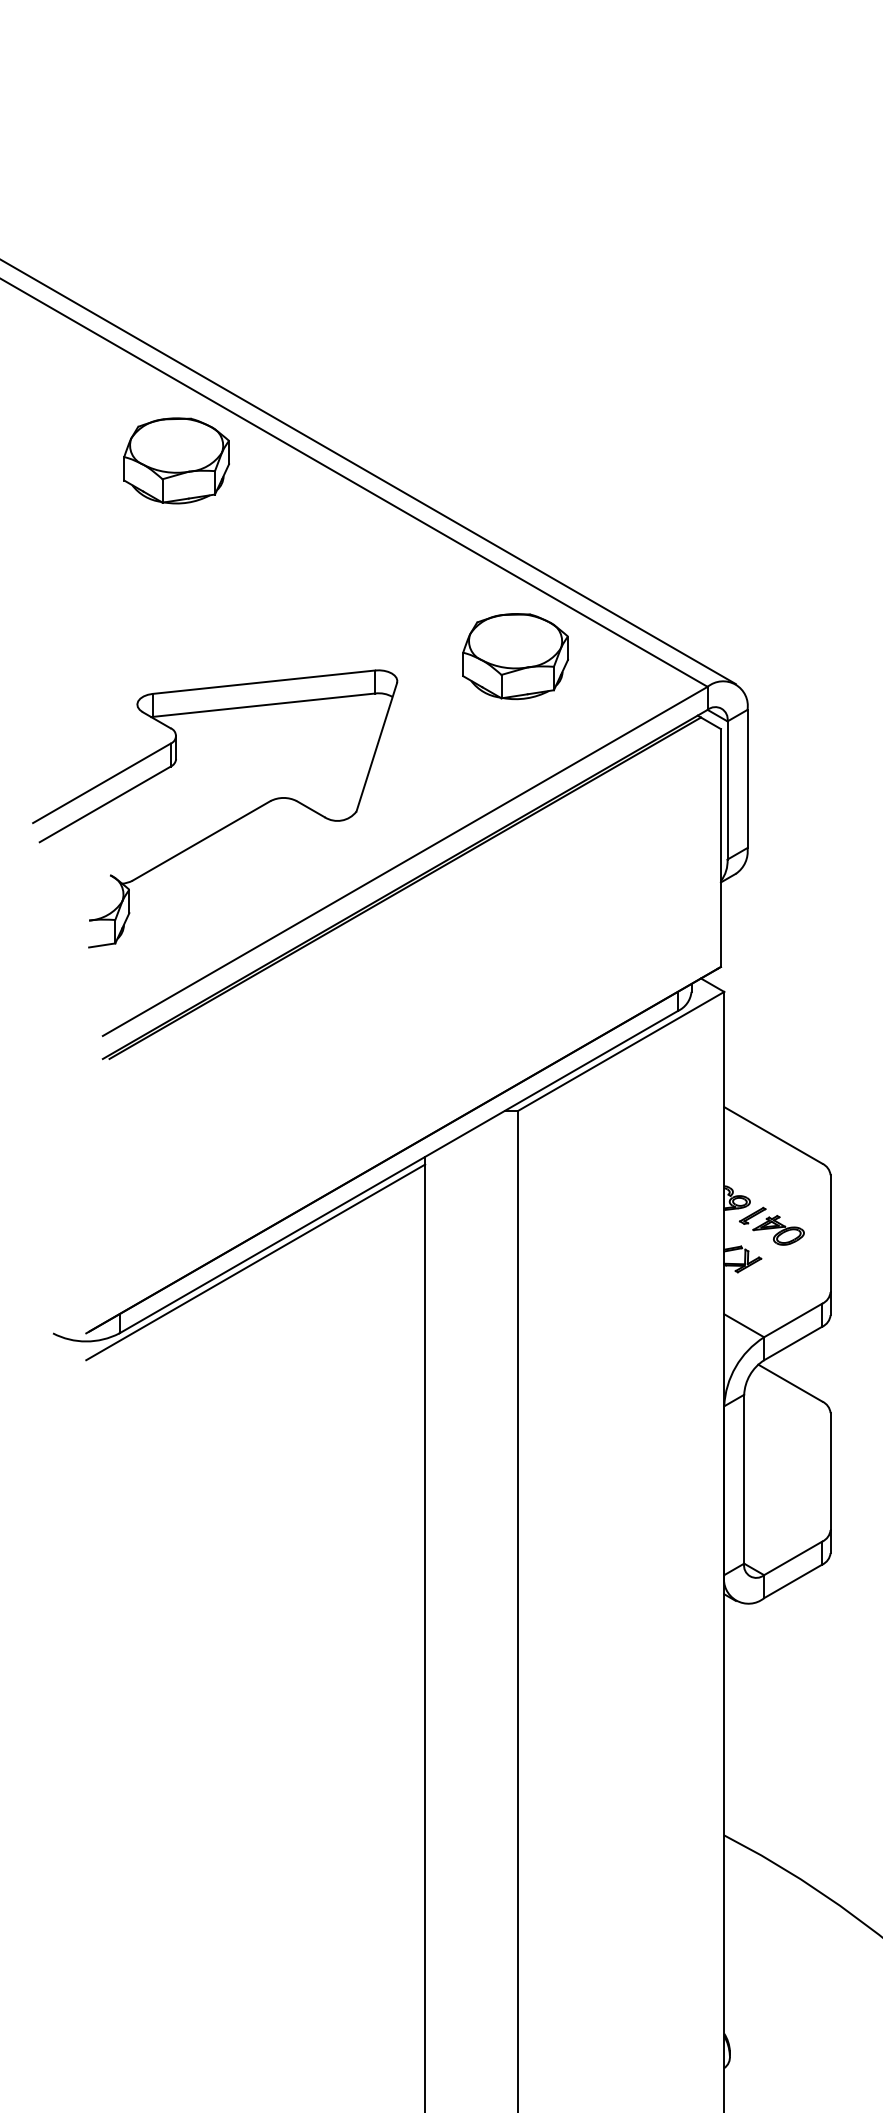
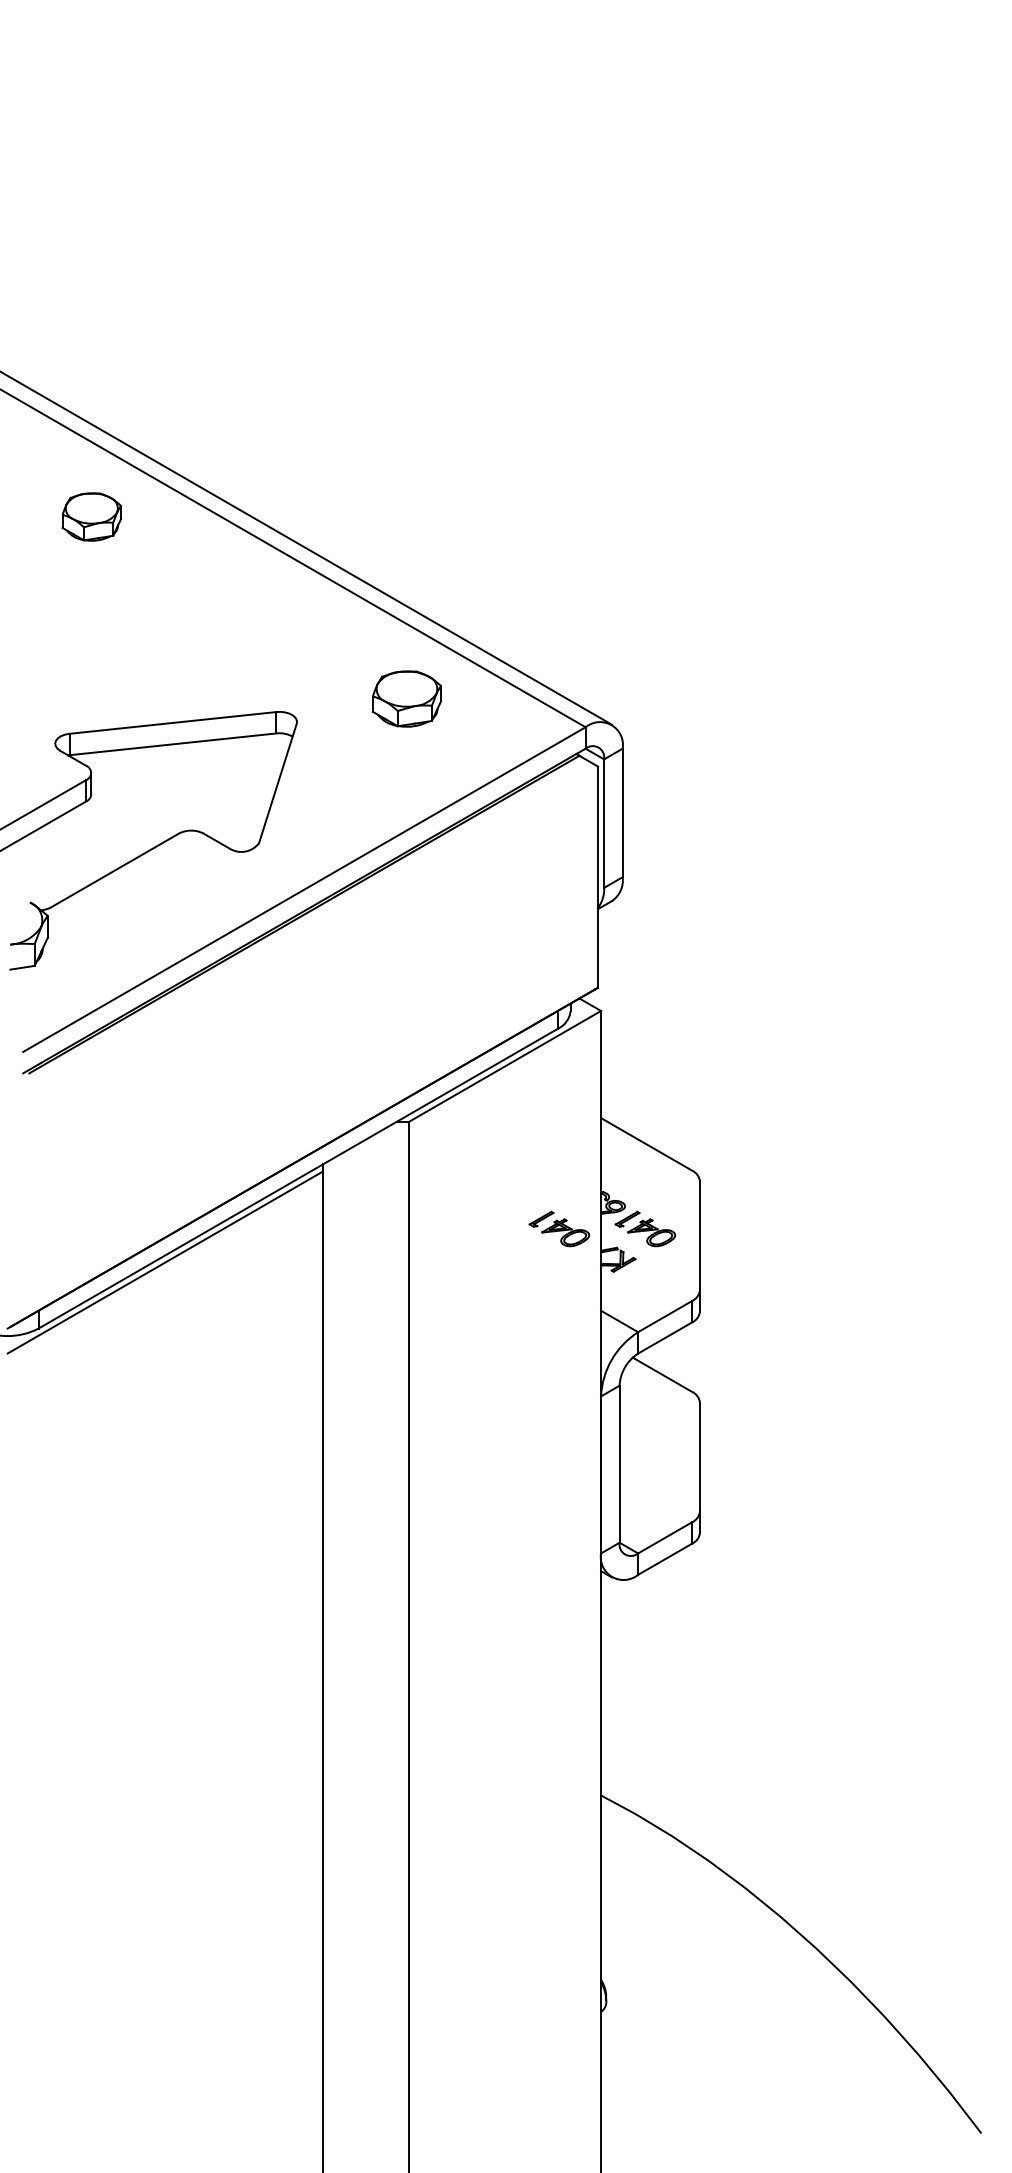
part: (176, 460) -> (91, 516), size x0.6
part: (515, 655) -> (406, 698), size x0.7
part: (679, 1225) -> (559, 1228), added

